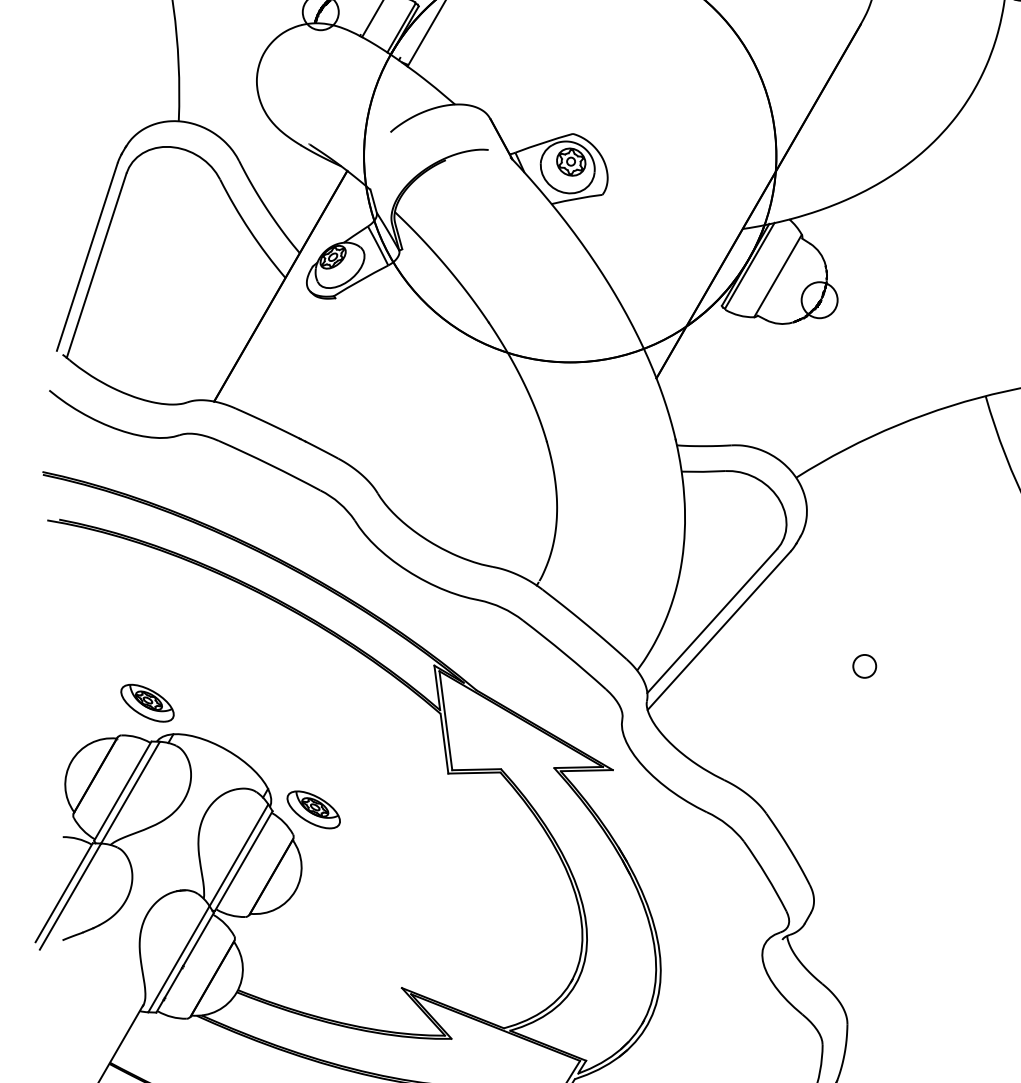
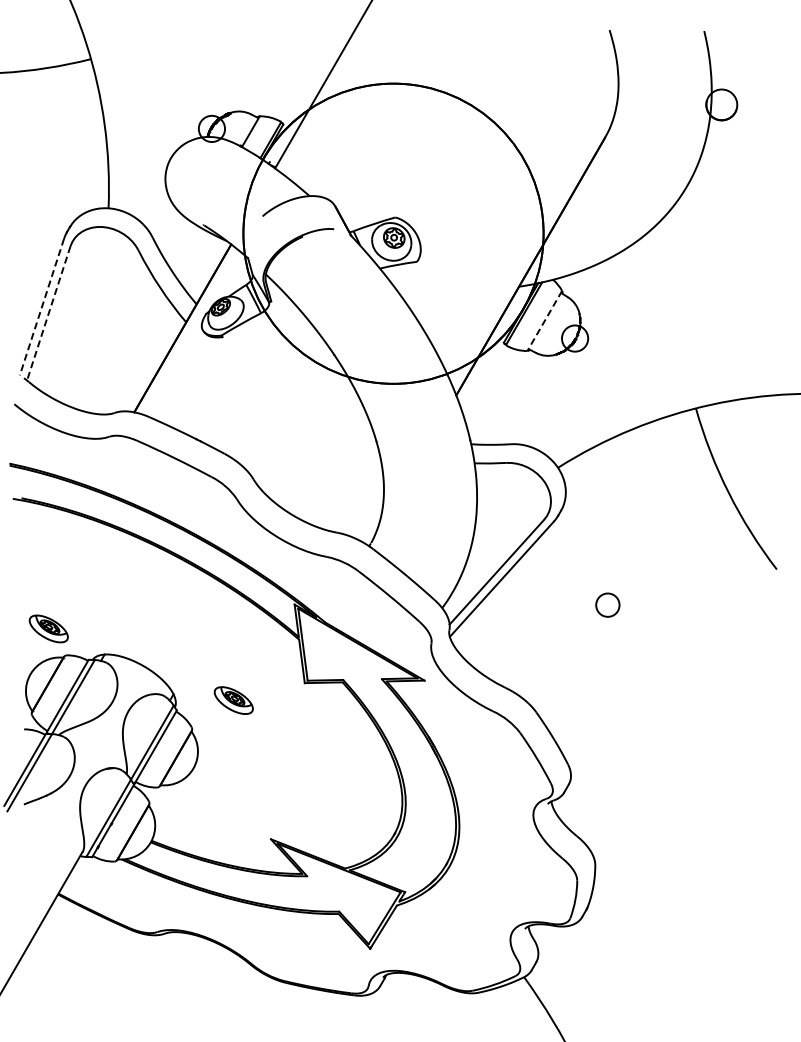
line: (86, 257) -> (41, 307), solid -> dashed
line: (96, 265) -> (48, 313), solid -> dashed
line: (777, 275) -> (544, 320), solid -> dashed
circle: (864, 665) -> (607, 604), size x1.4
part: (147, 702) -> (48, 628), moved
part: (313, 809) -> (233, 700), moved

